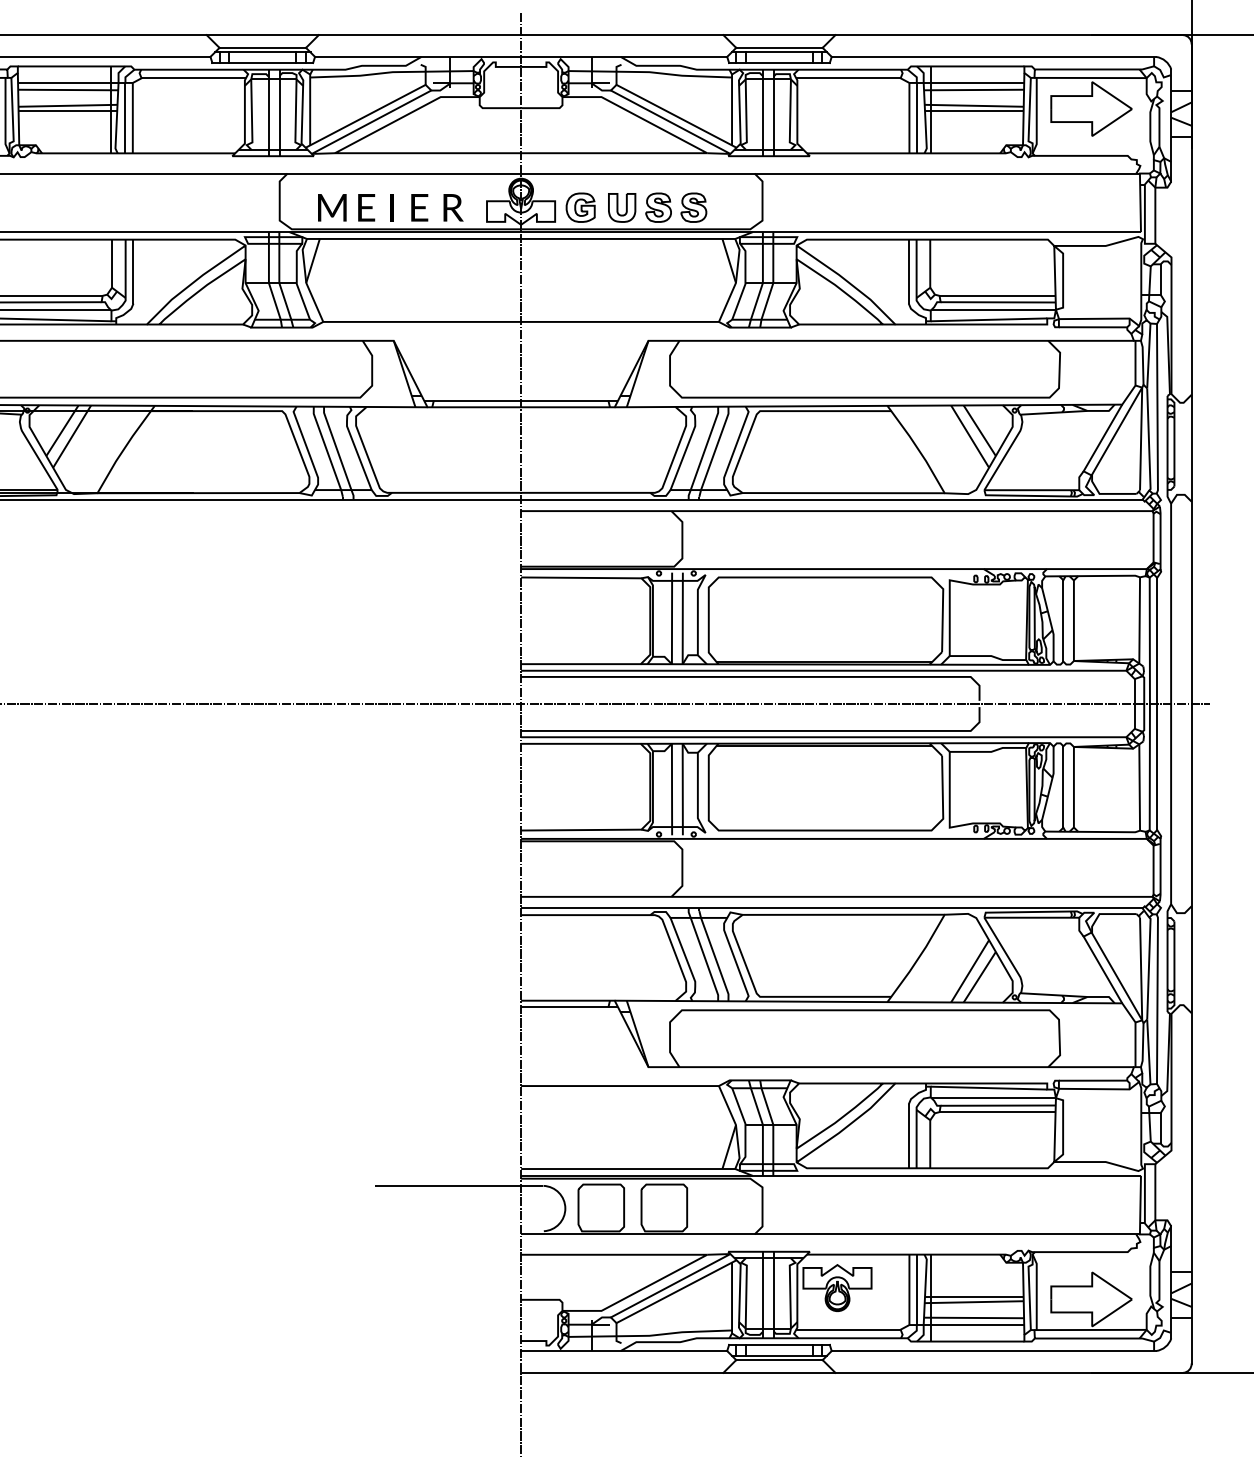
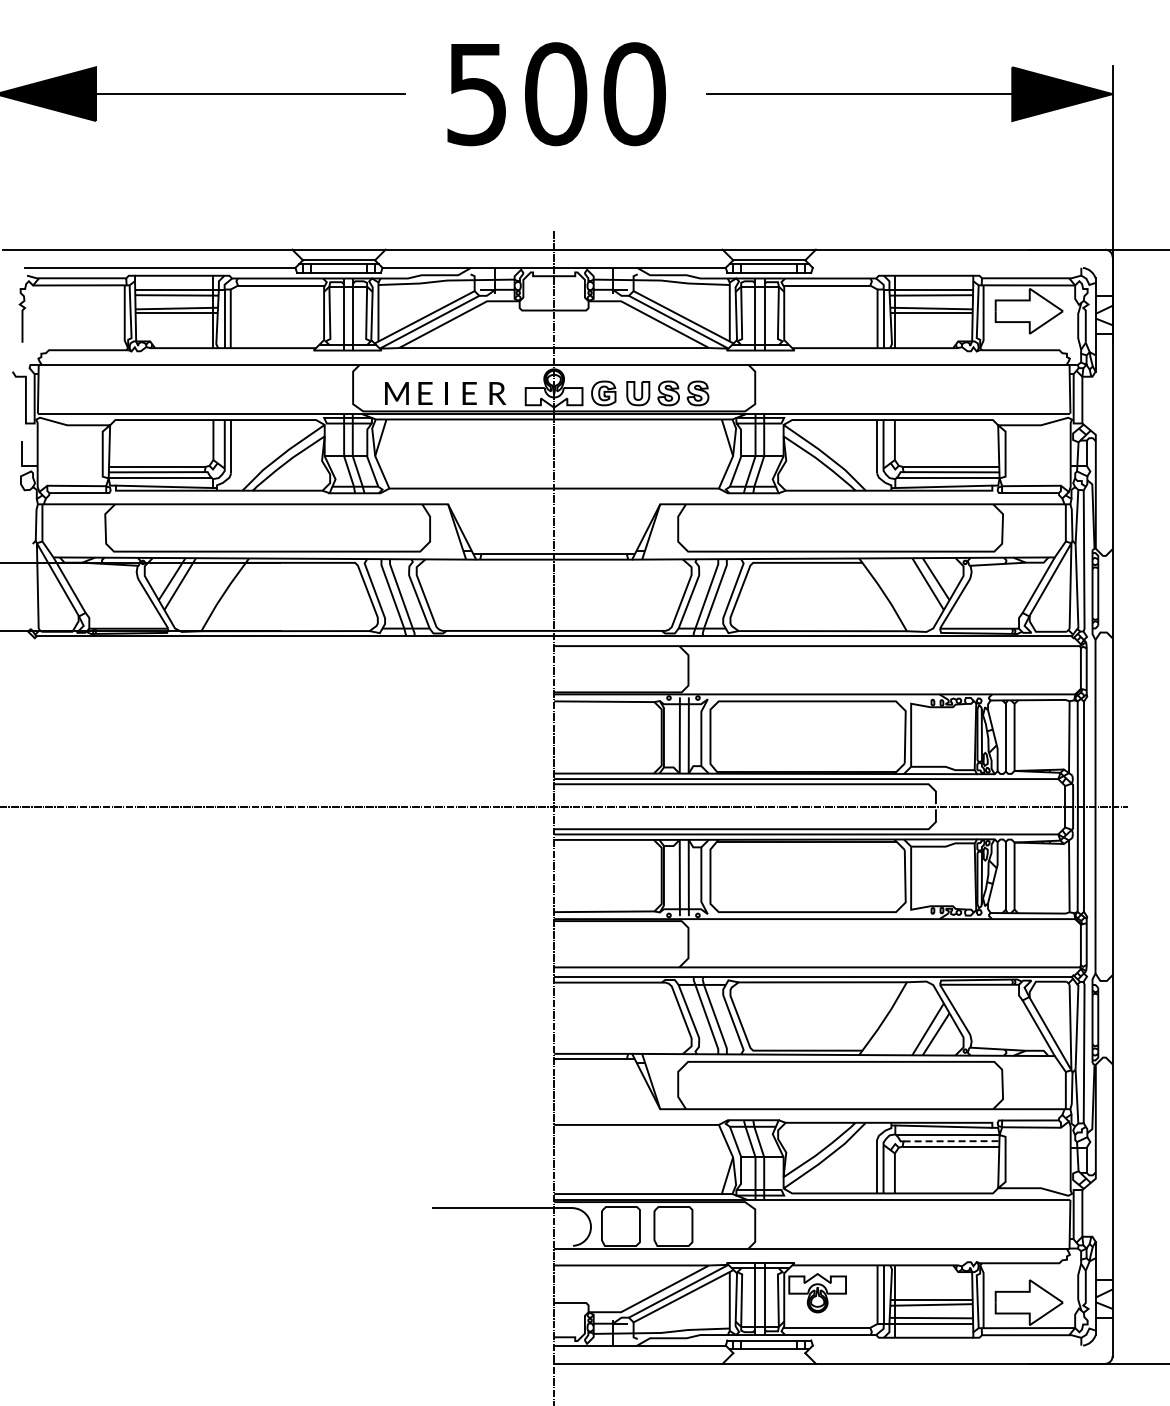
line: (993, 56) -> (947, 267), removed
line: (998, 1105) -> (951, 1141), solid -> dashed
line: (993, 1350) -> (947, 1345), removed
line: (779, 1360) -> (769, 1353), removed

